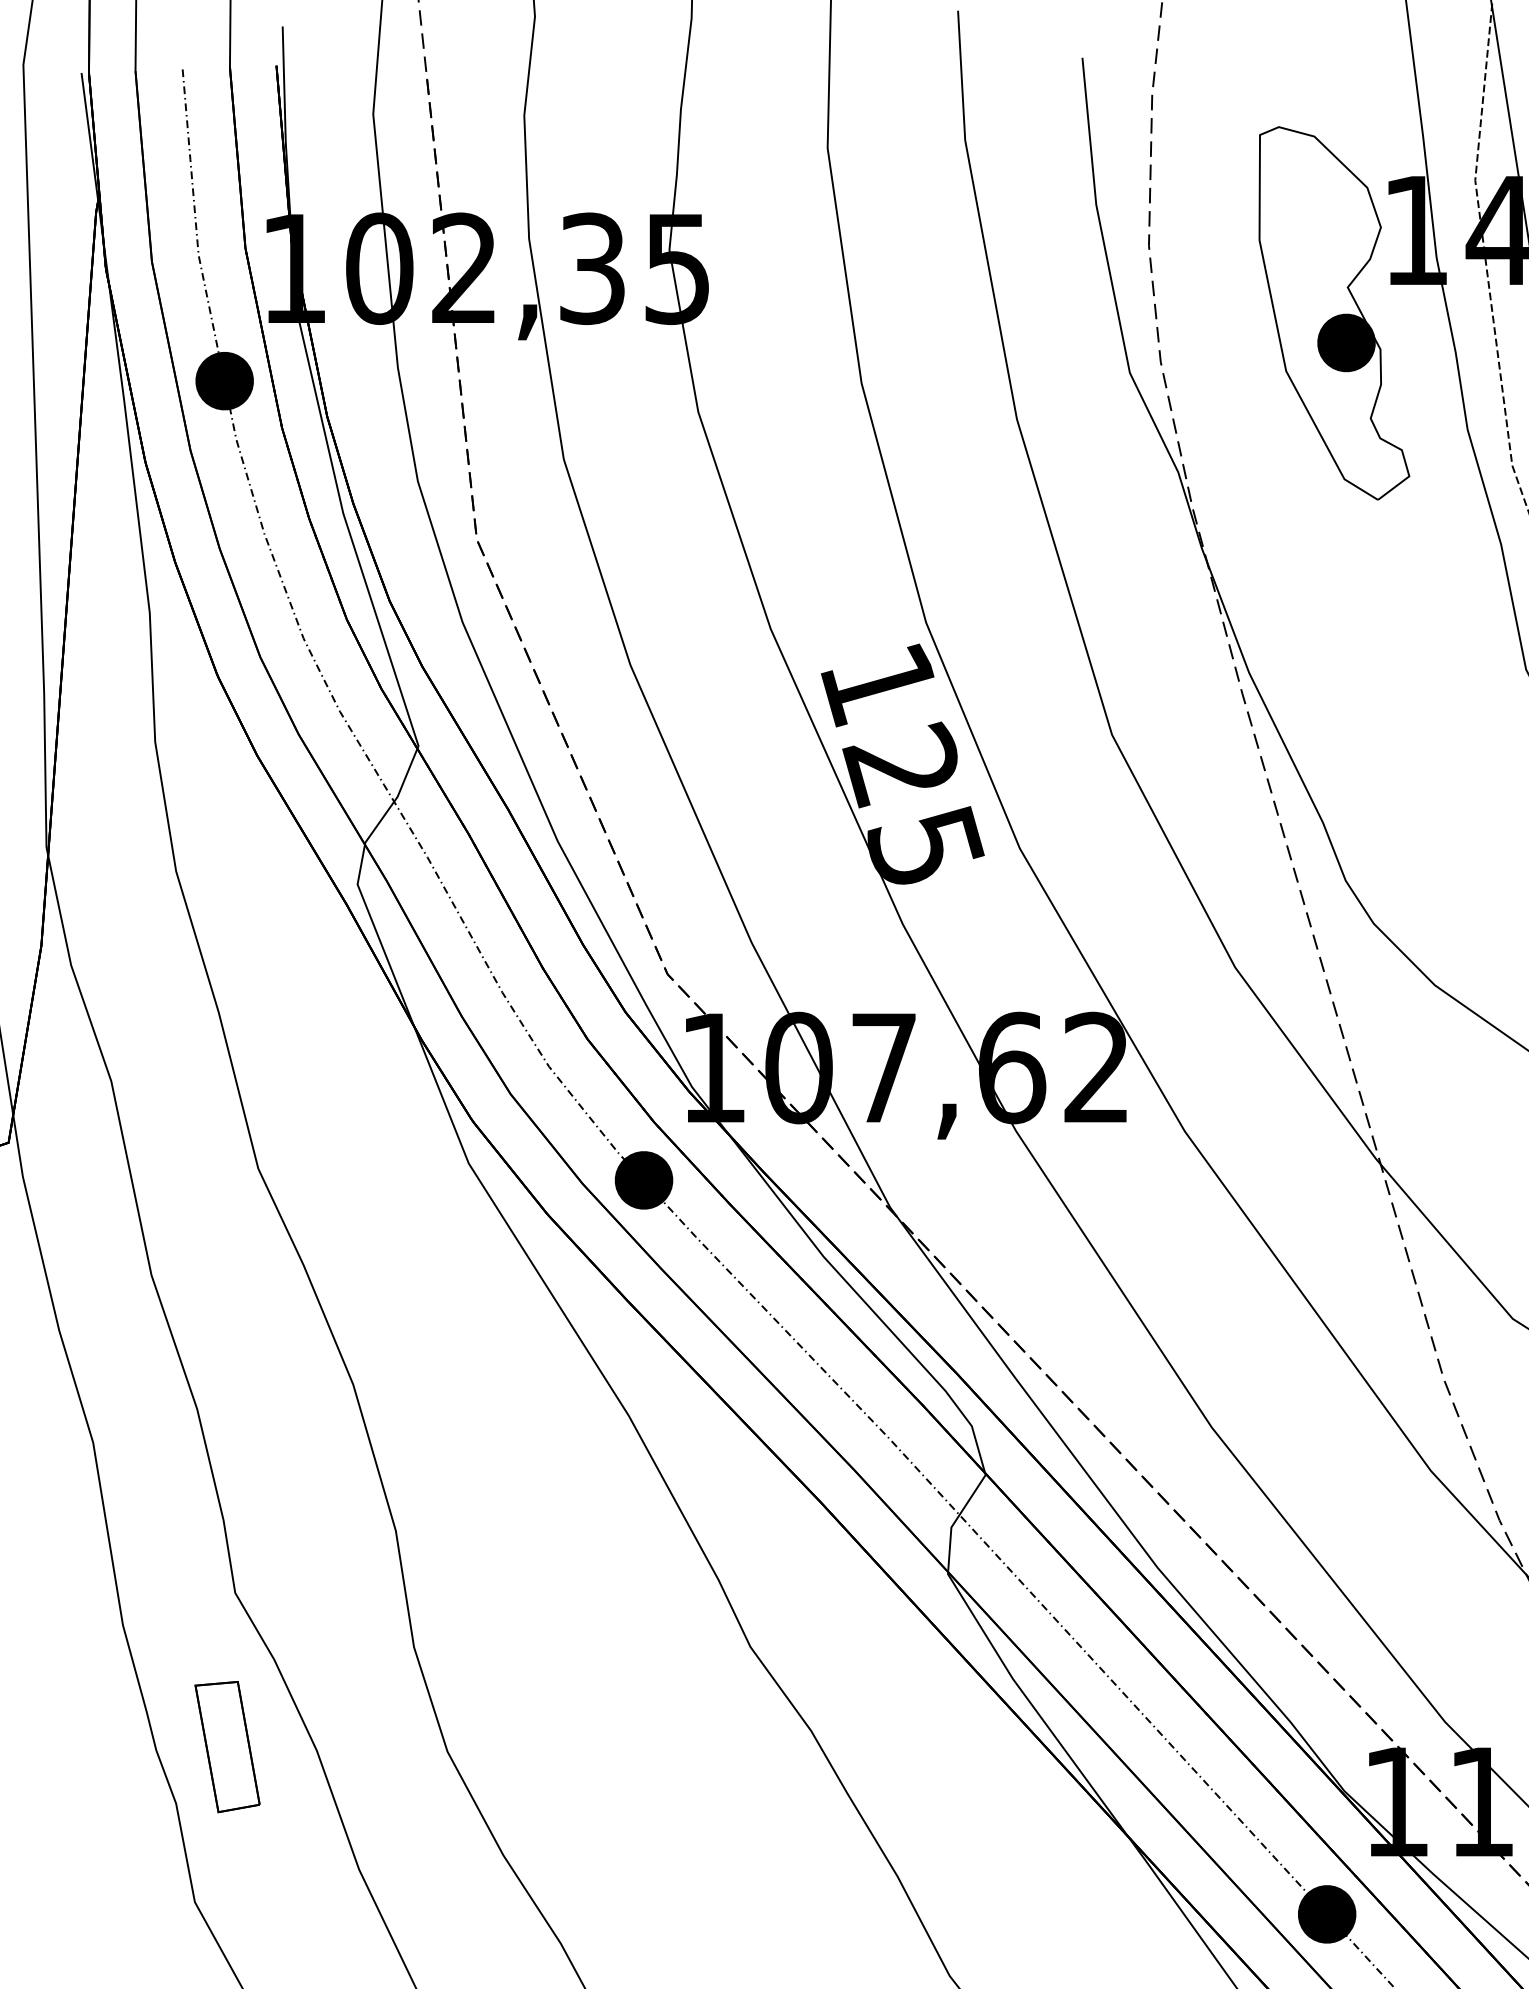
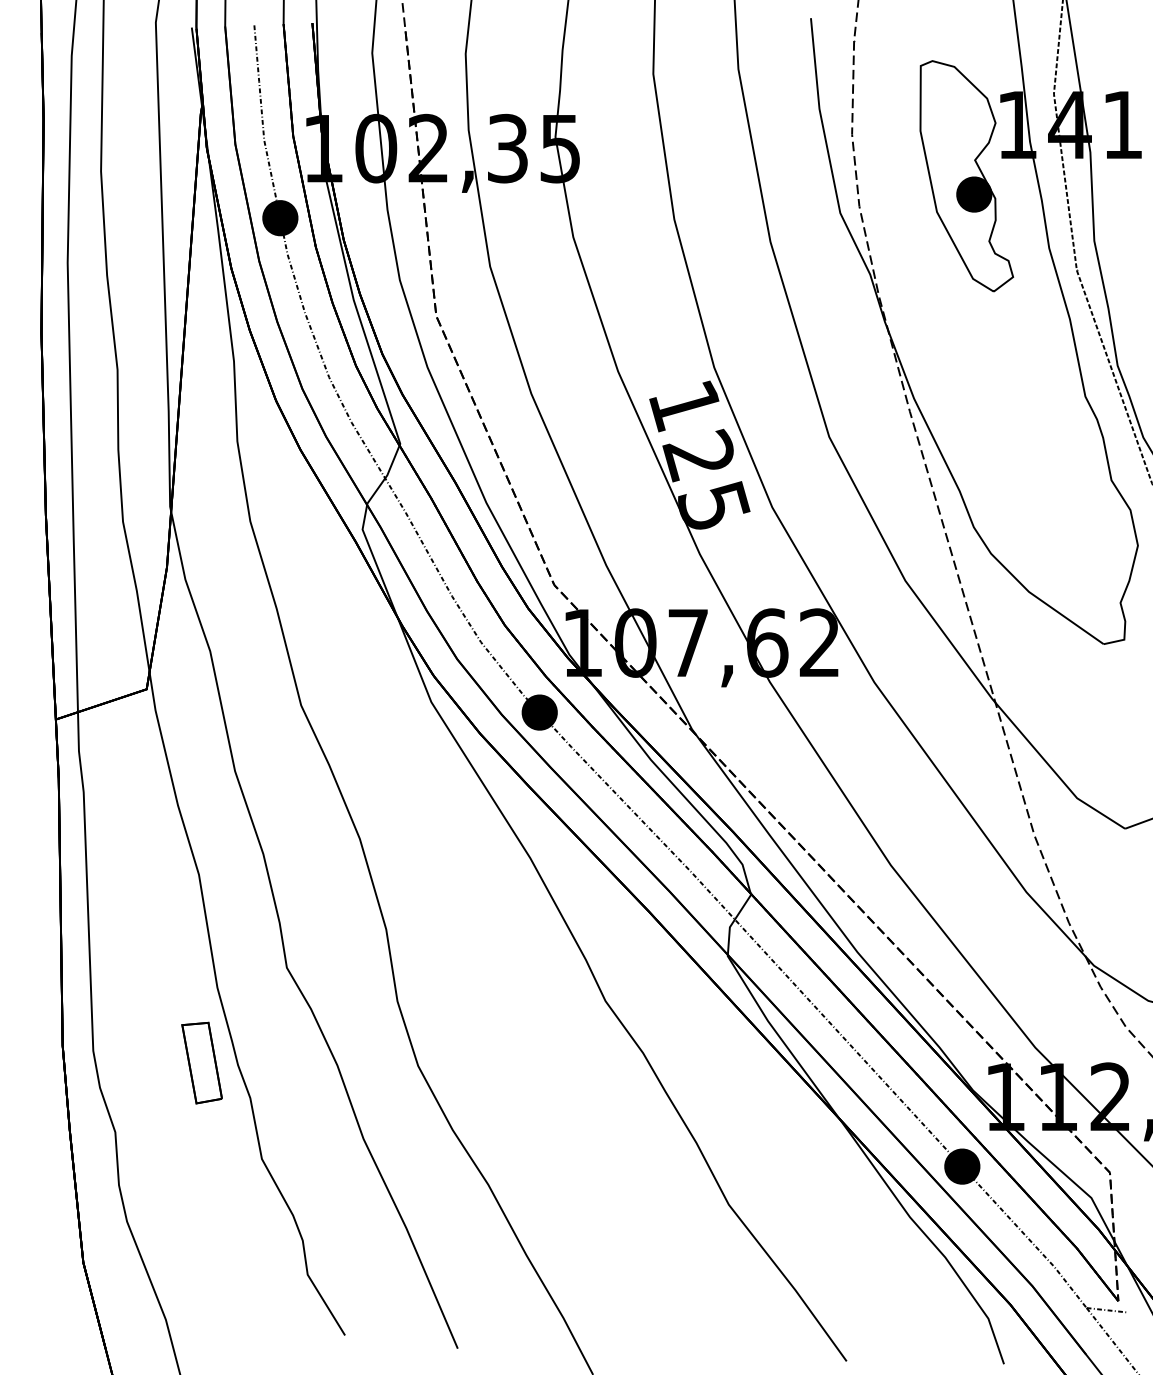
part: (226, 1746) -> (201, 1062), moved

